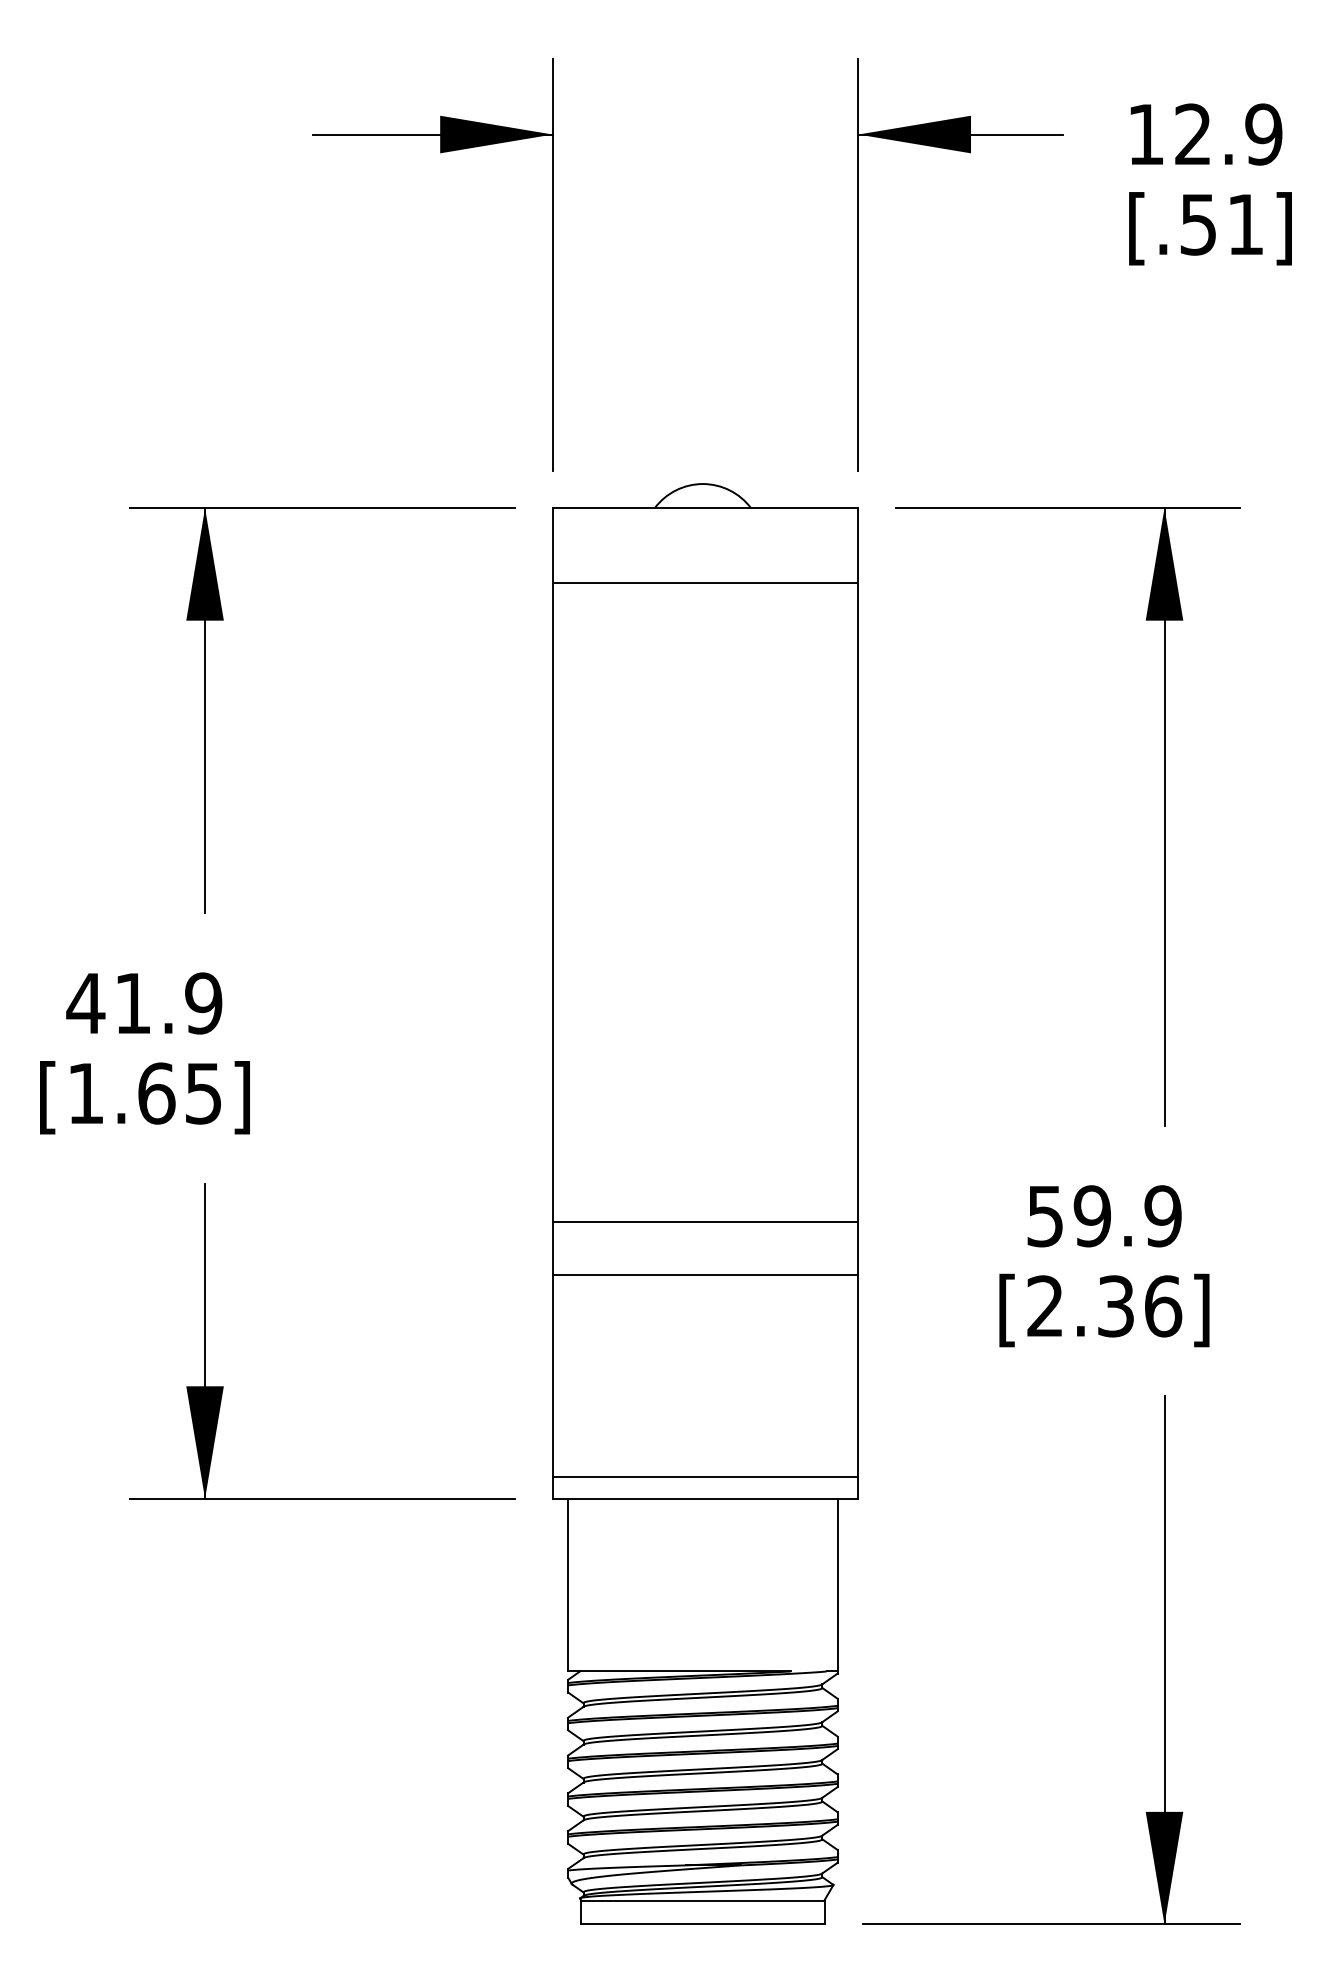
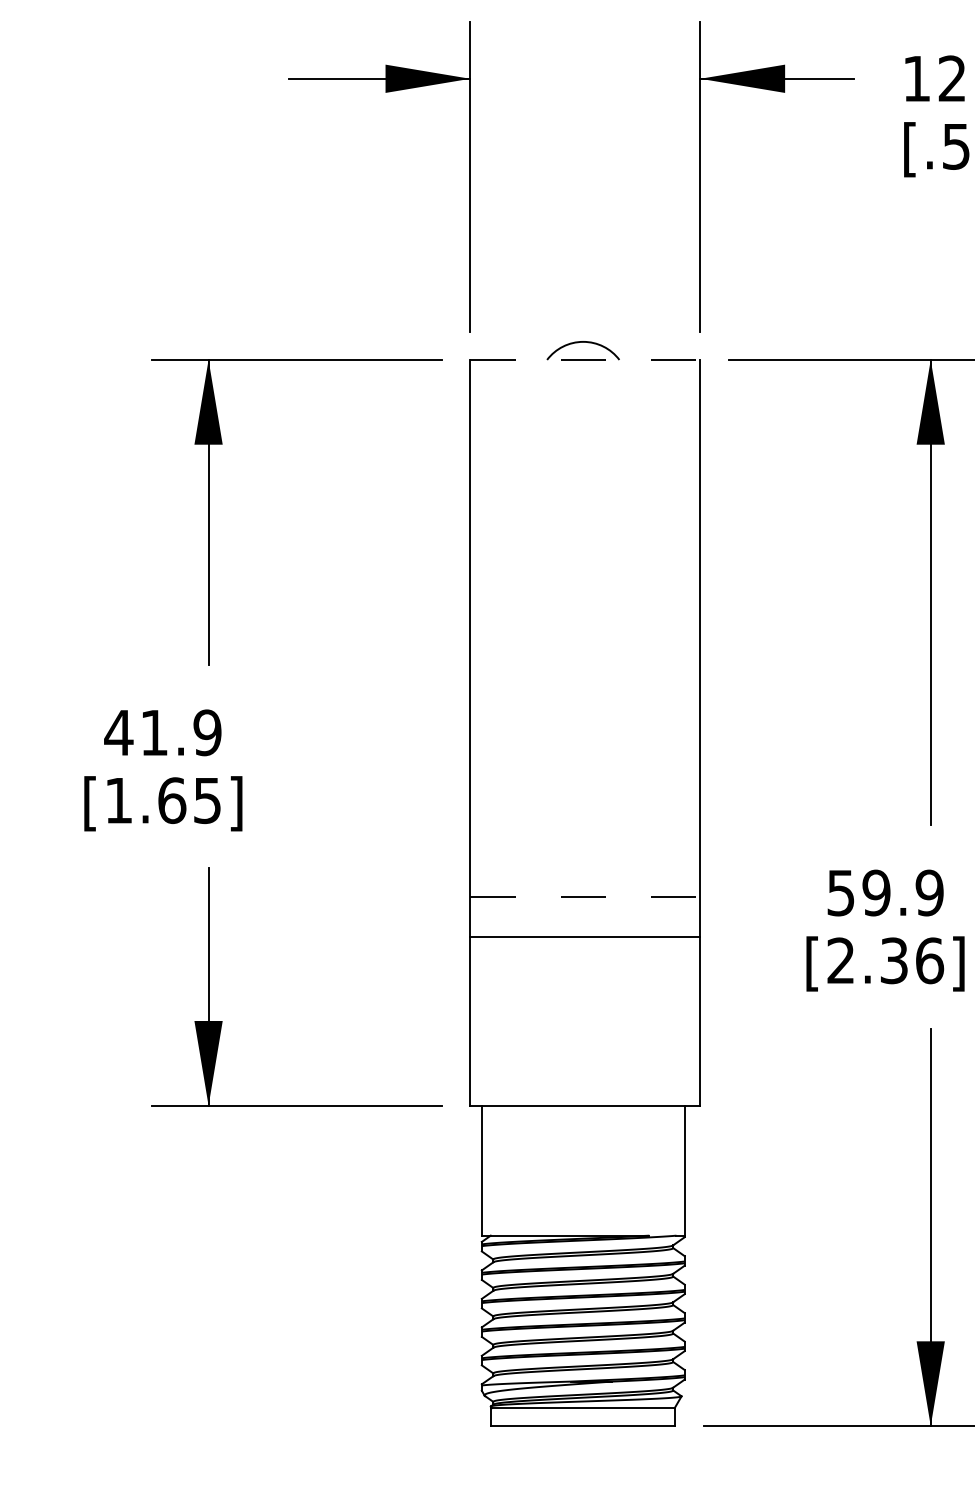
line: (705, 508) -> (585, 360), solid -> dashed
line: (705, 583) -> (585, 416), removed
line: (705, 1221) -> (585, 896), solid -> dashed
line: (705, 1476) -> (585, 1088), removed

